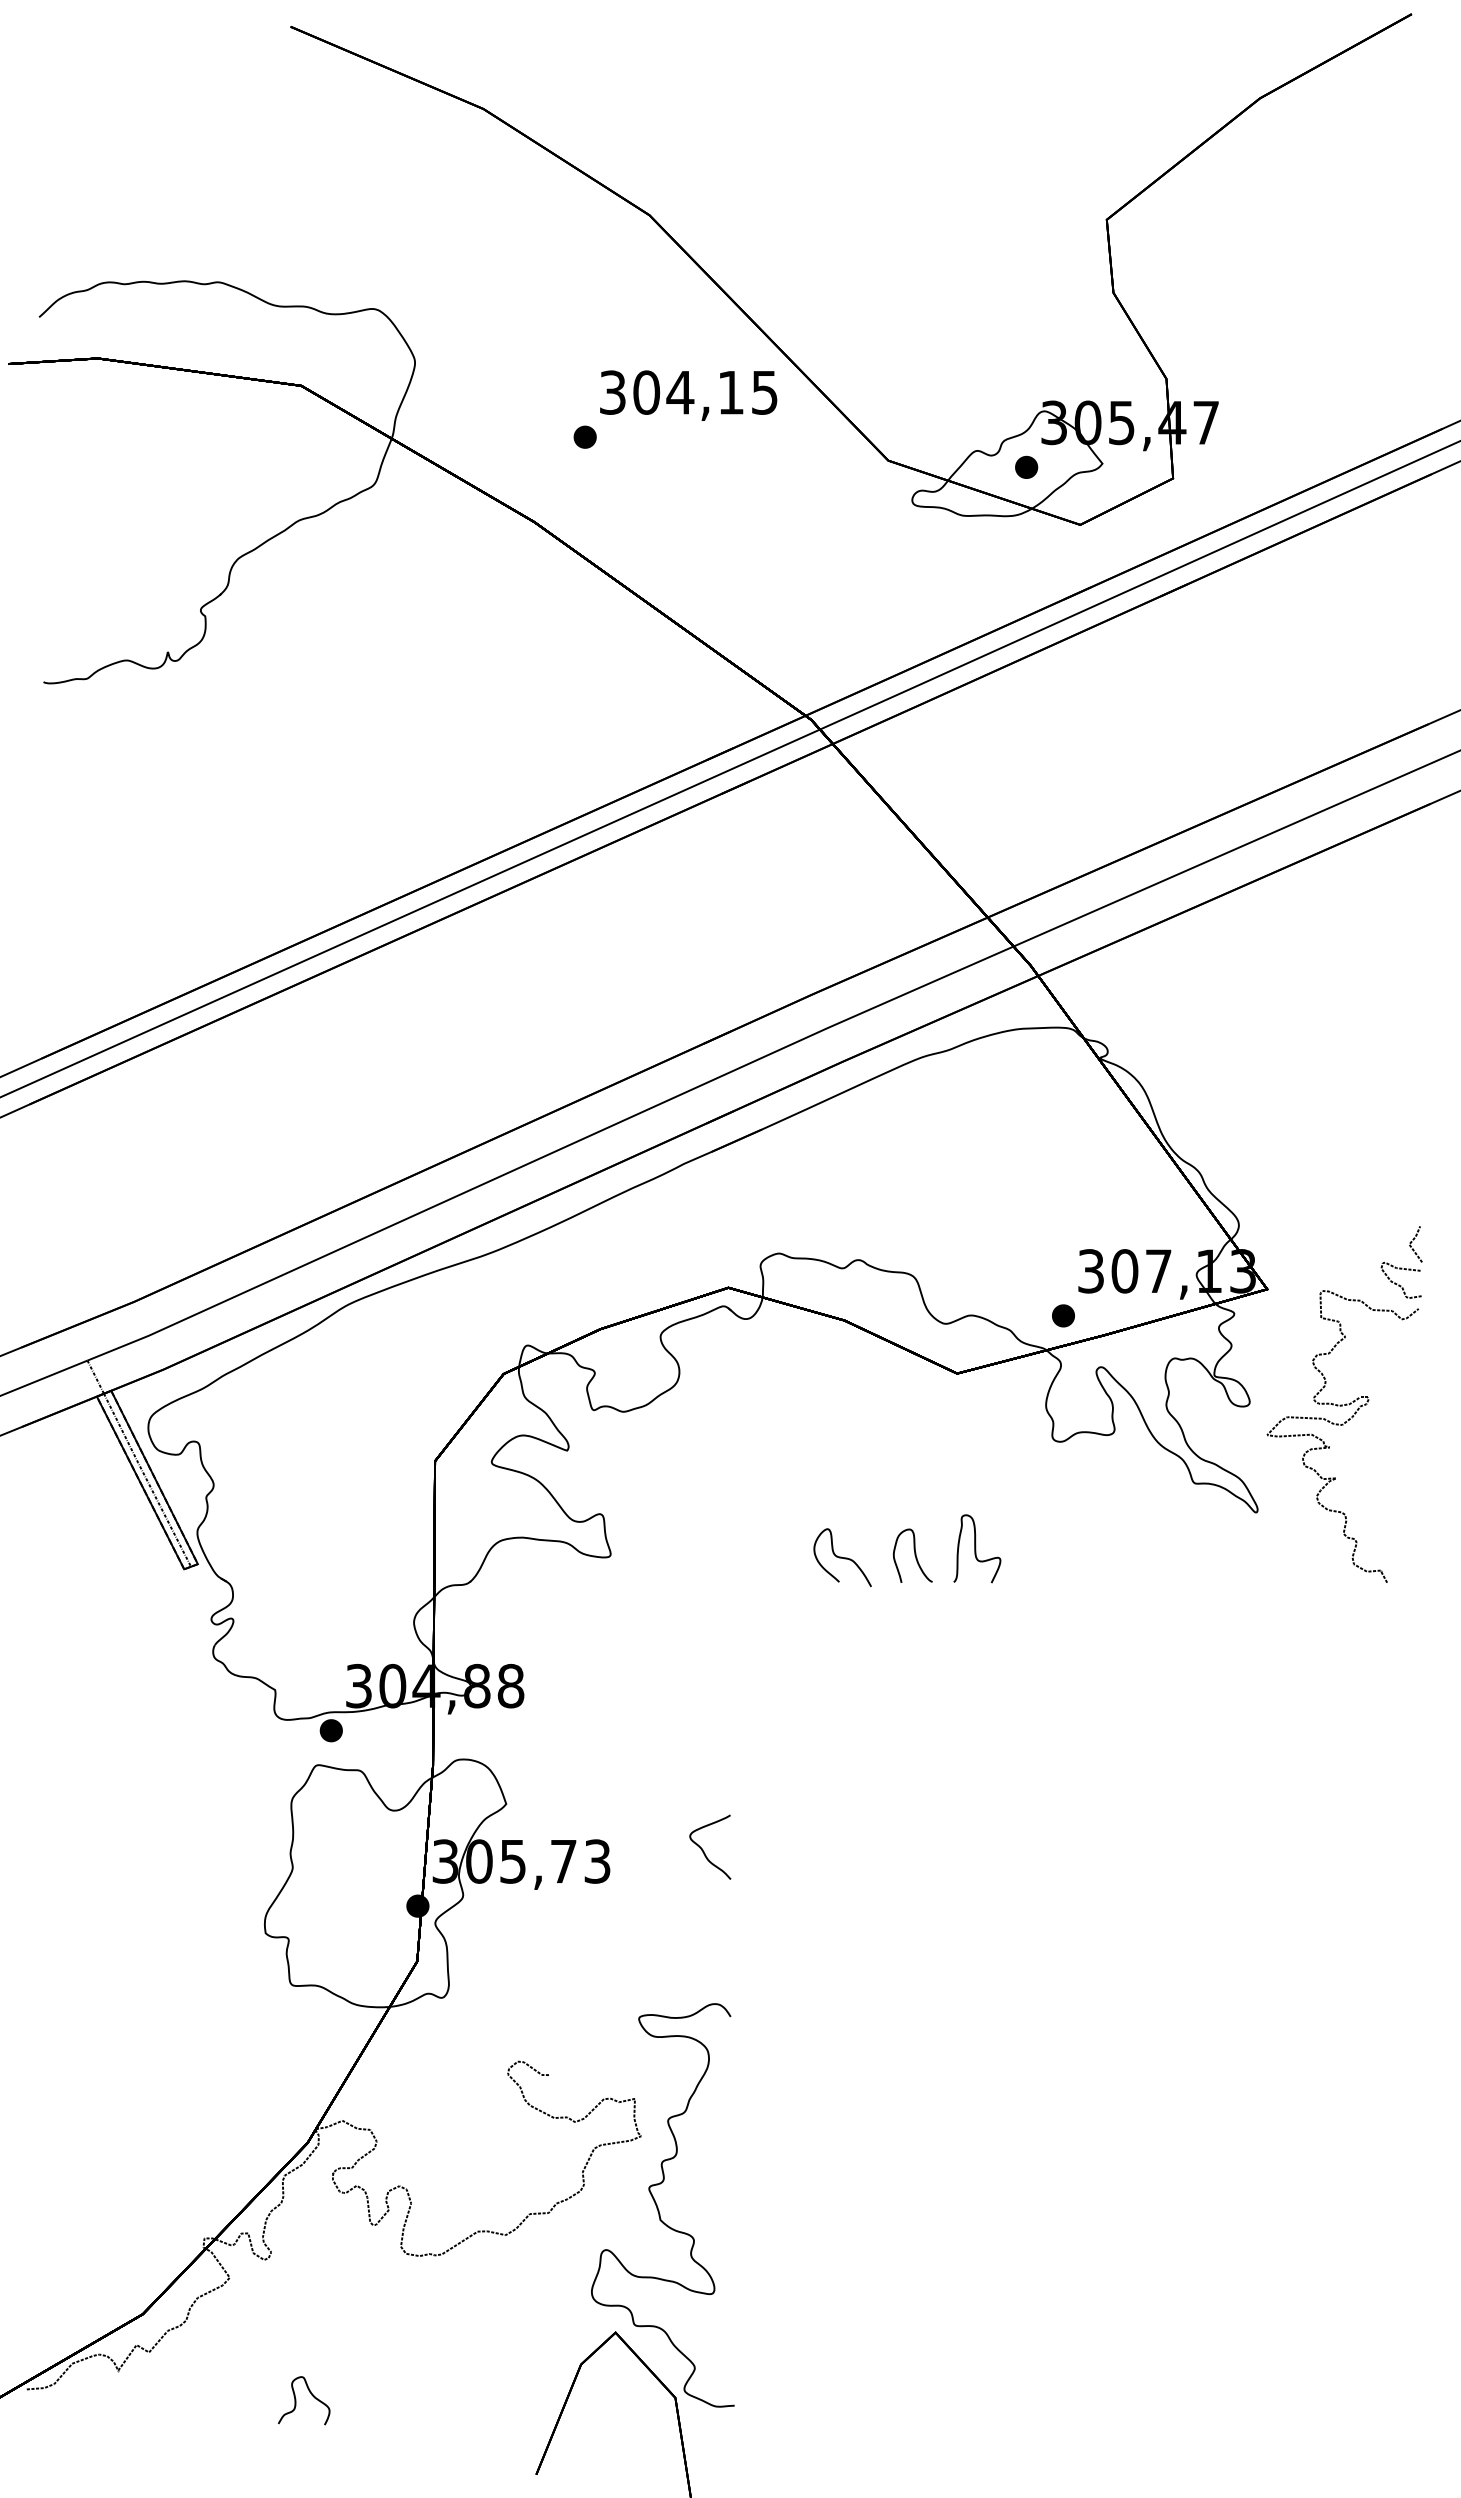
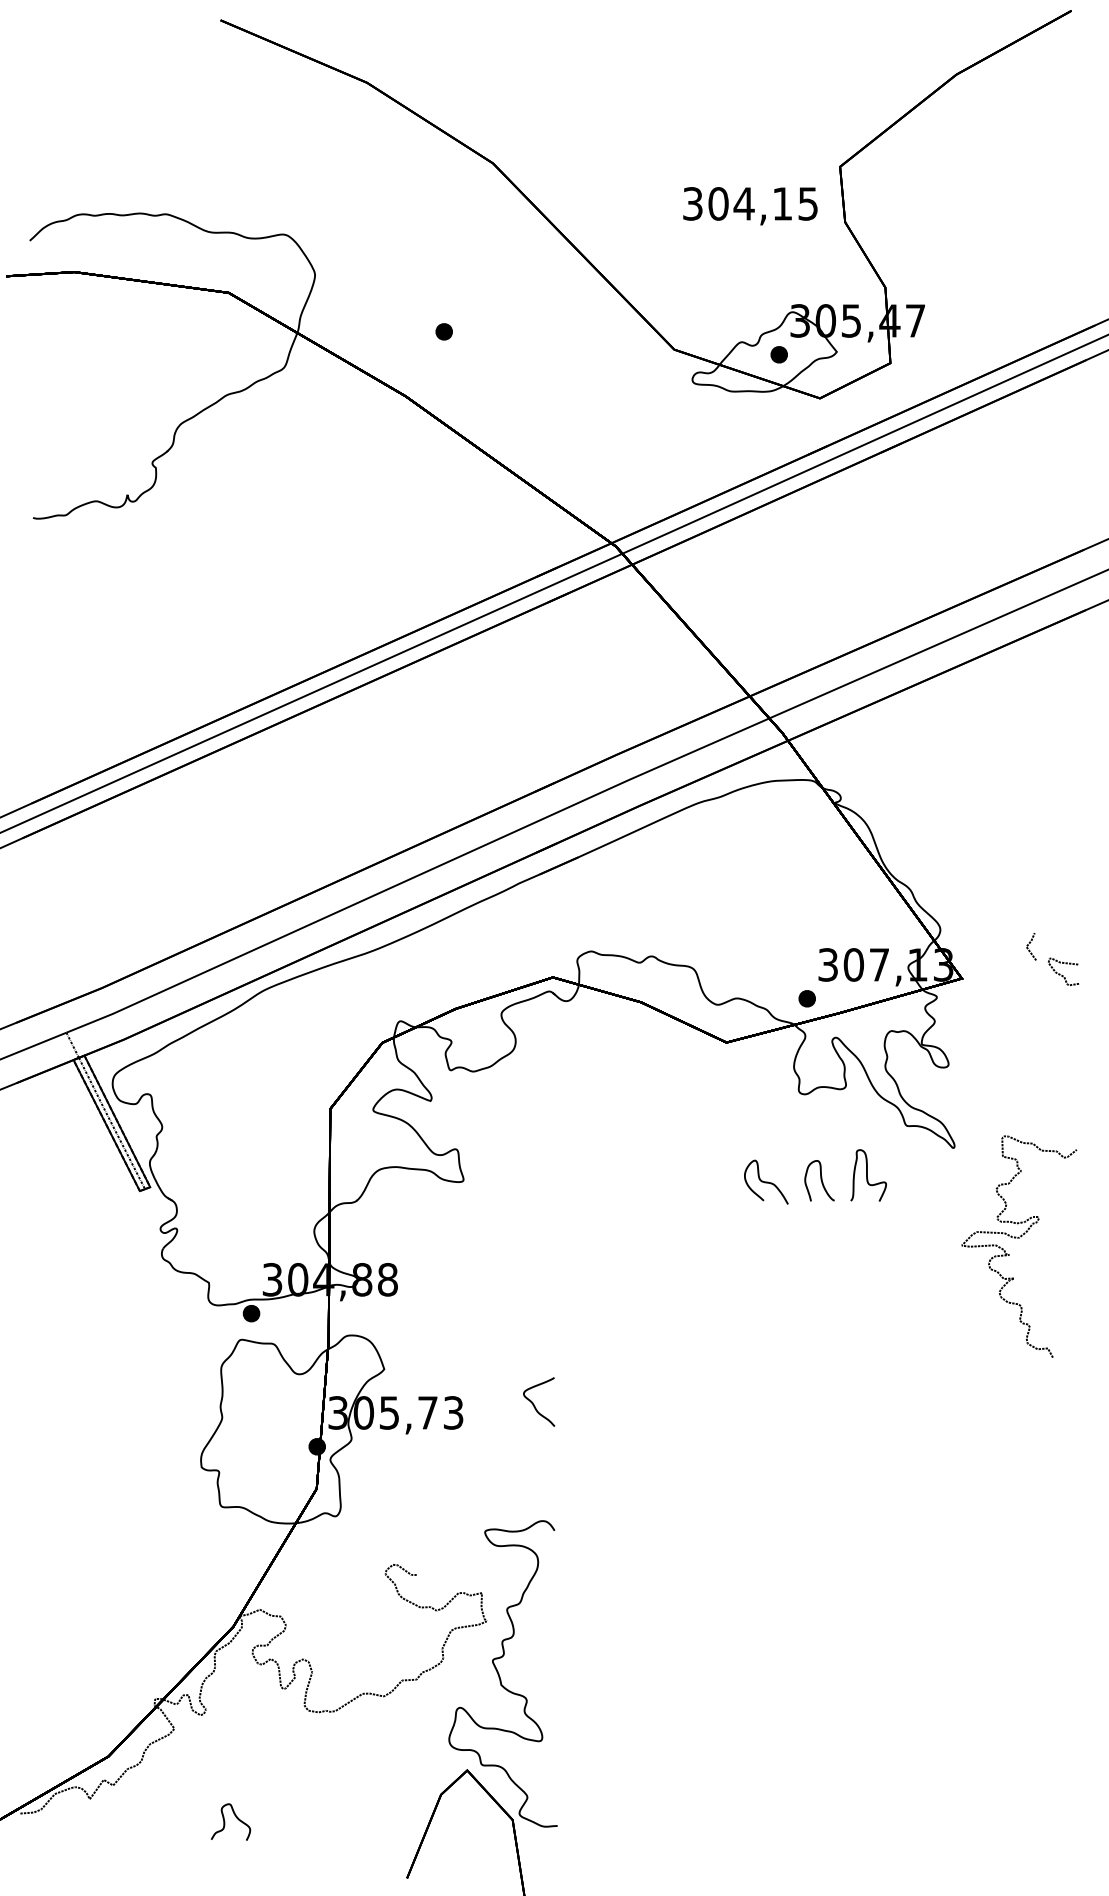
text: (688, 395) -> (750, 206), moved
line: (1412, 1242) -> (1028, 945), moved
curve: (1342, 1425) -> (1019, 1238), moved
part: (913, 1549) -> (820, 1176), moved

